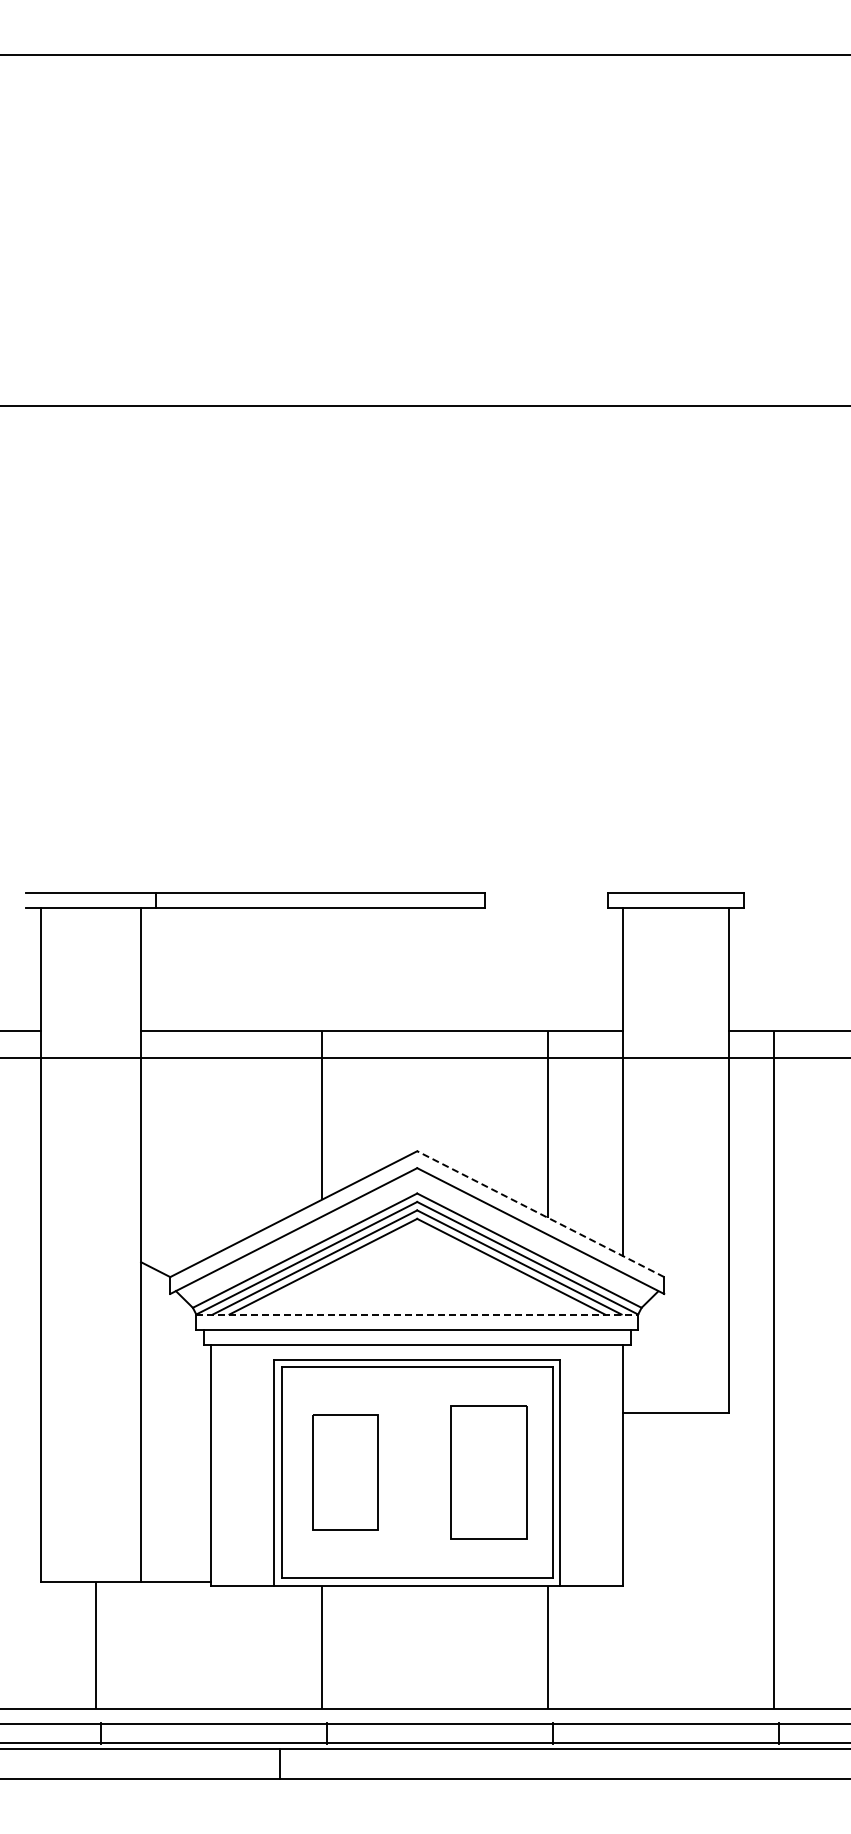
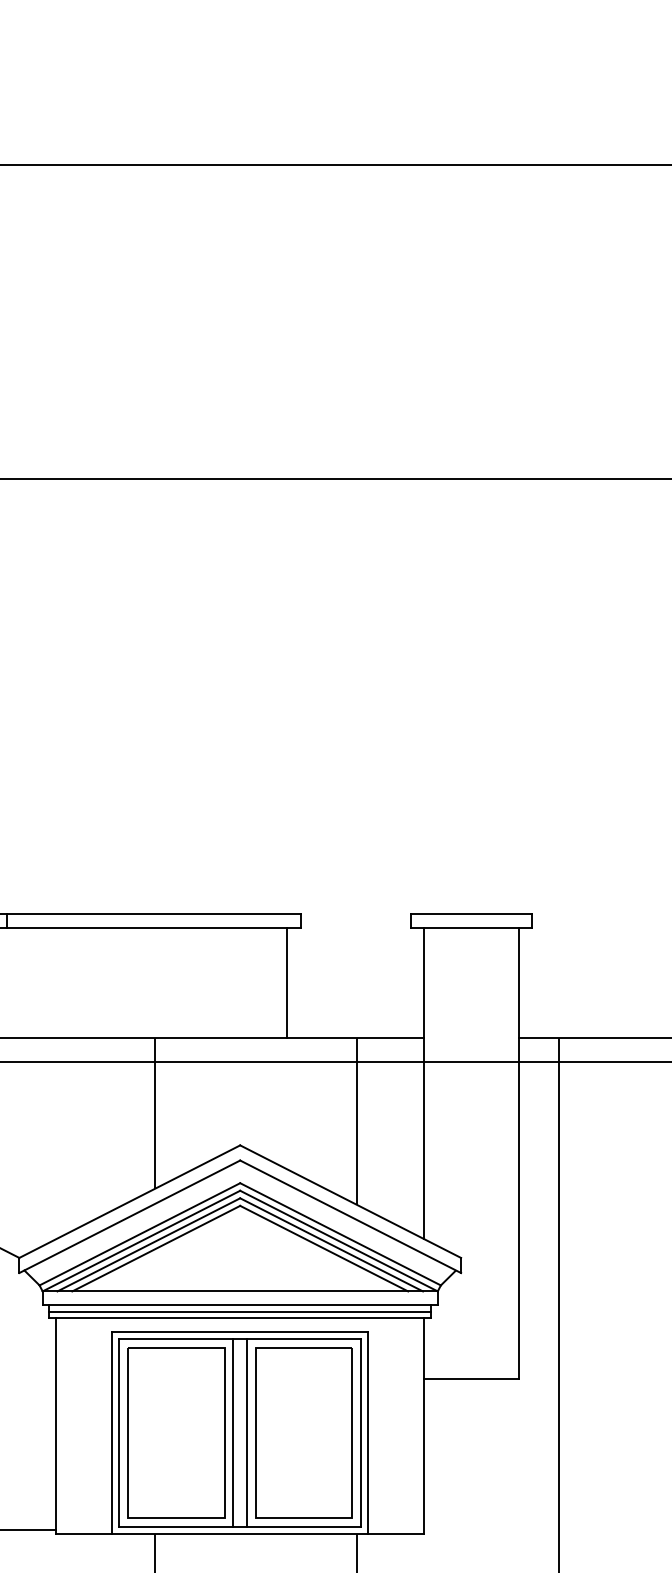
line: (469, 968) -> (286, 981), added
line: (540, 1214) -> (350, 1201), dashed -> solid
line: (417, 1314) -> (240, 1291), dashed -> solid
line: (416, 1337) -> (239, 1311), added
part: (345, 1472) -> (176, 1432), size x1.67
line: (409, 1472) -> (233, 1432), added
line: (424, 1472) -> (246, 1432), added
part: (488, 1472) -> (303, 1432), size x1.43

